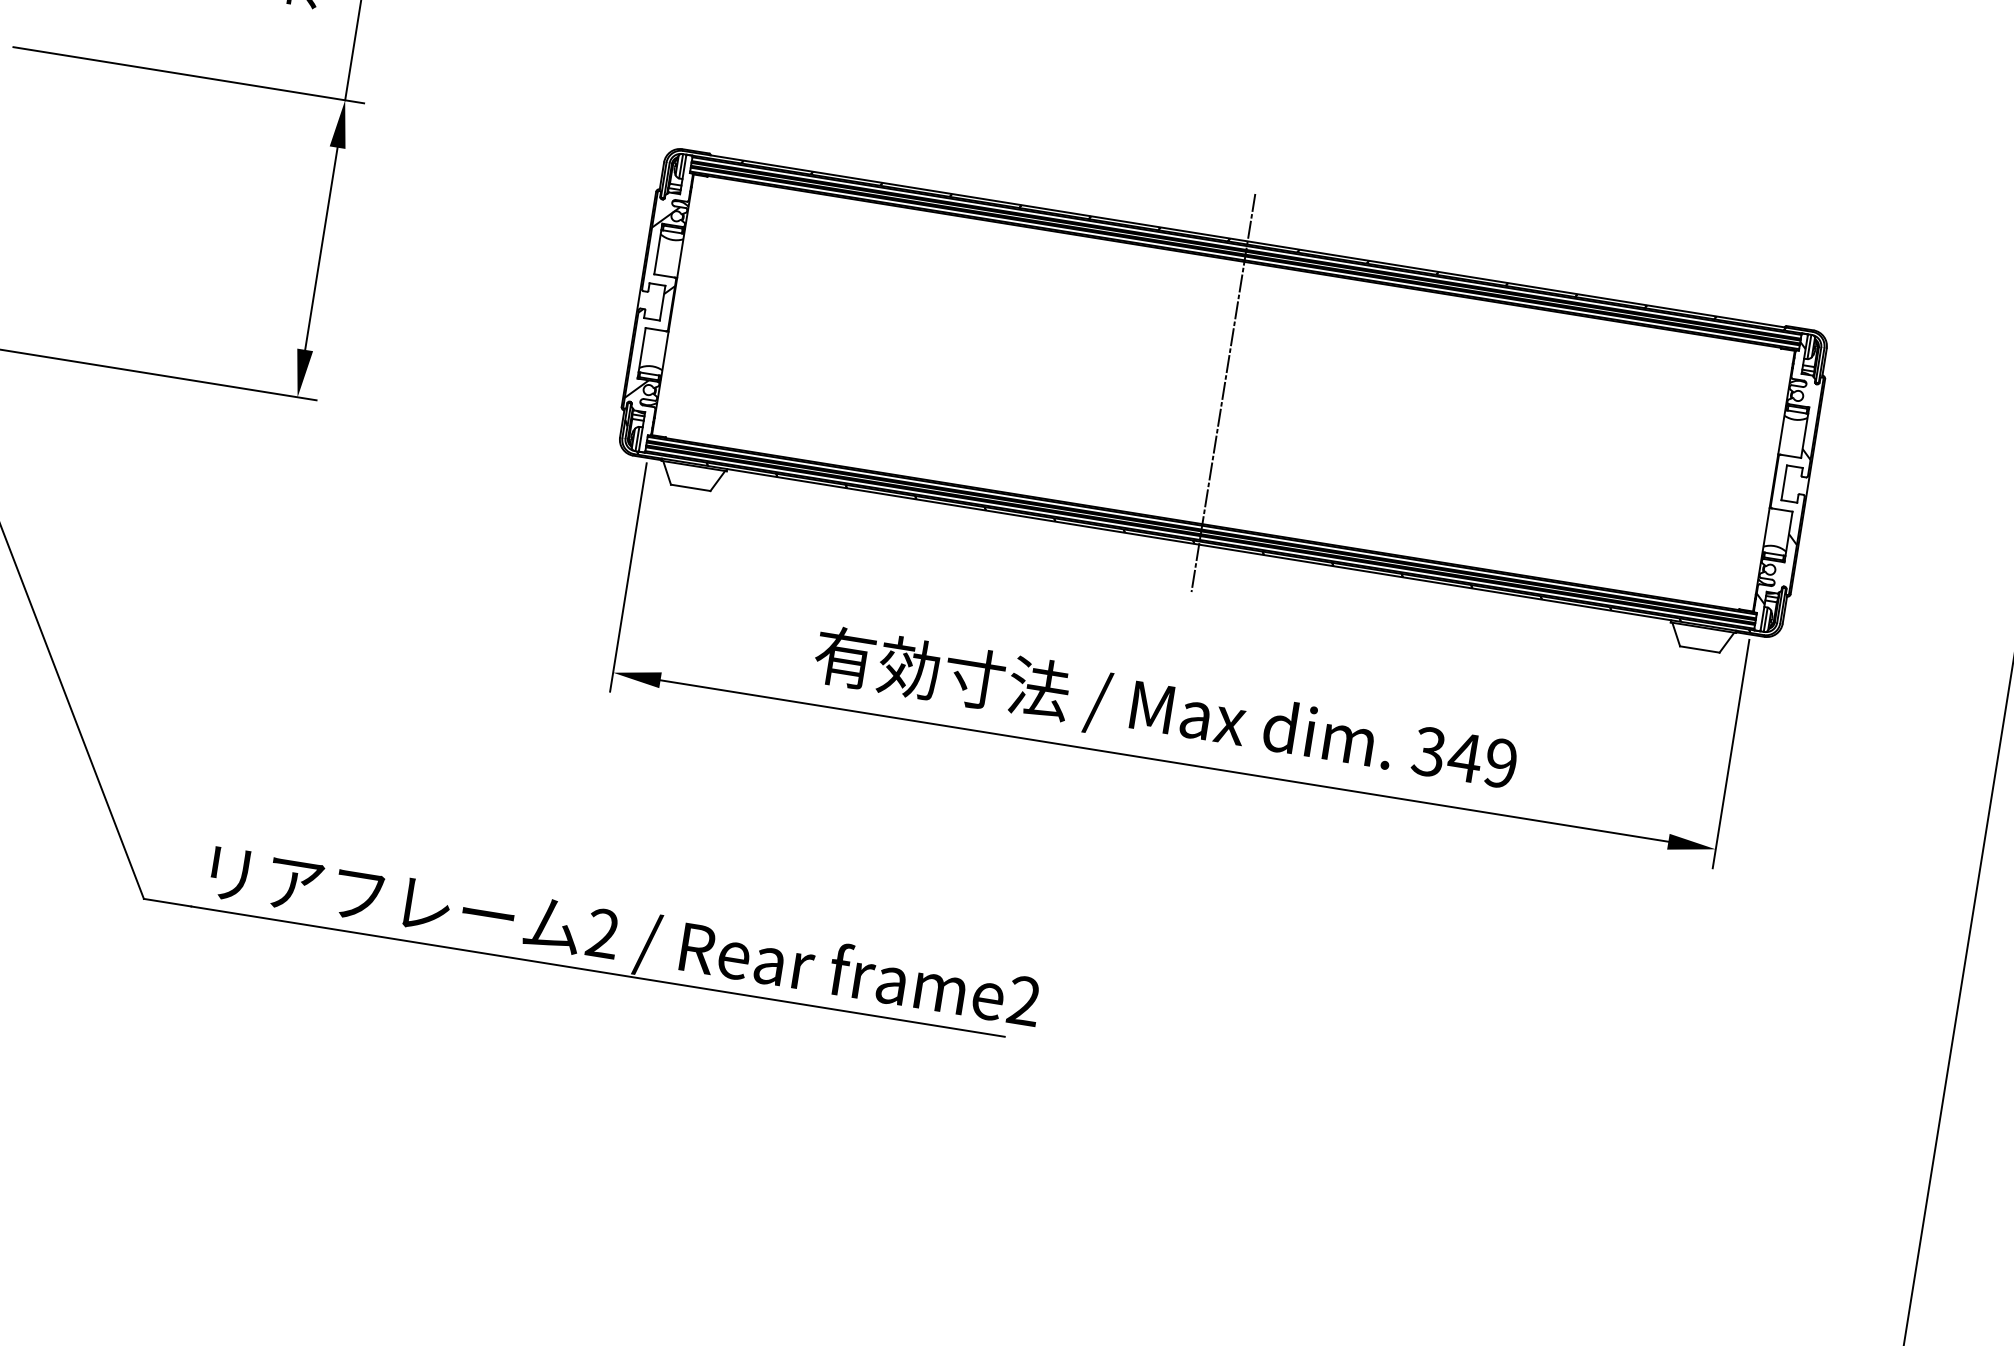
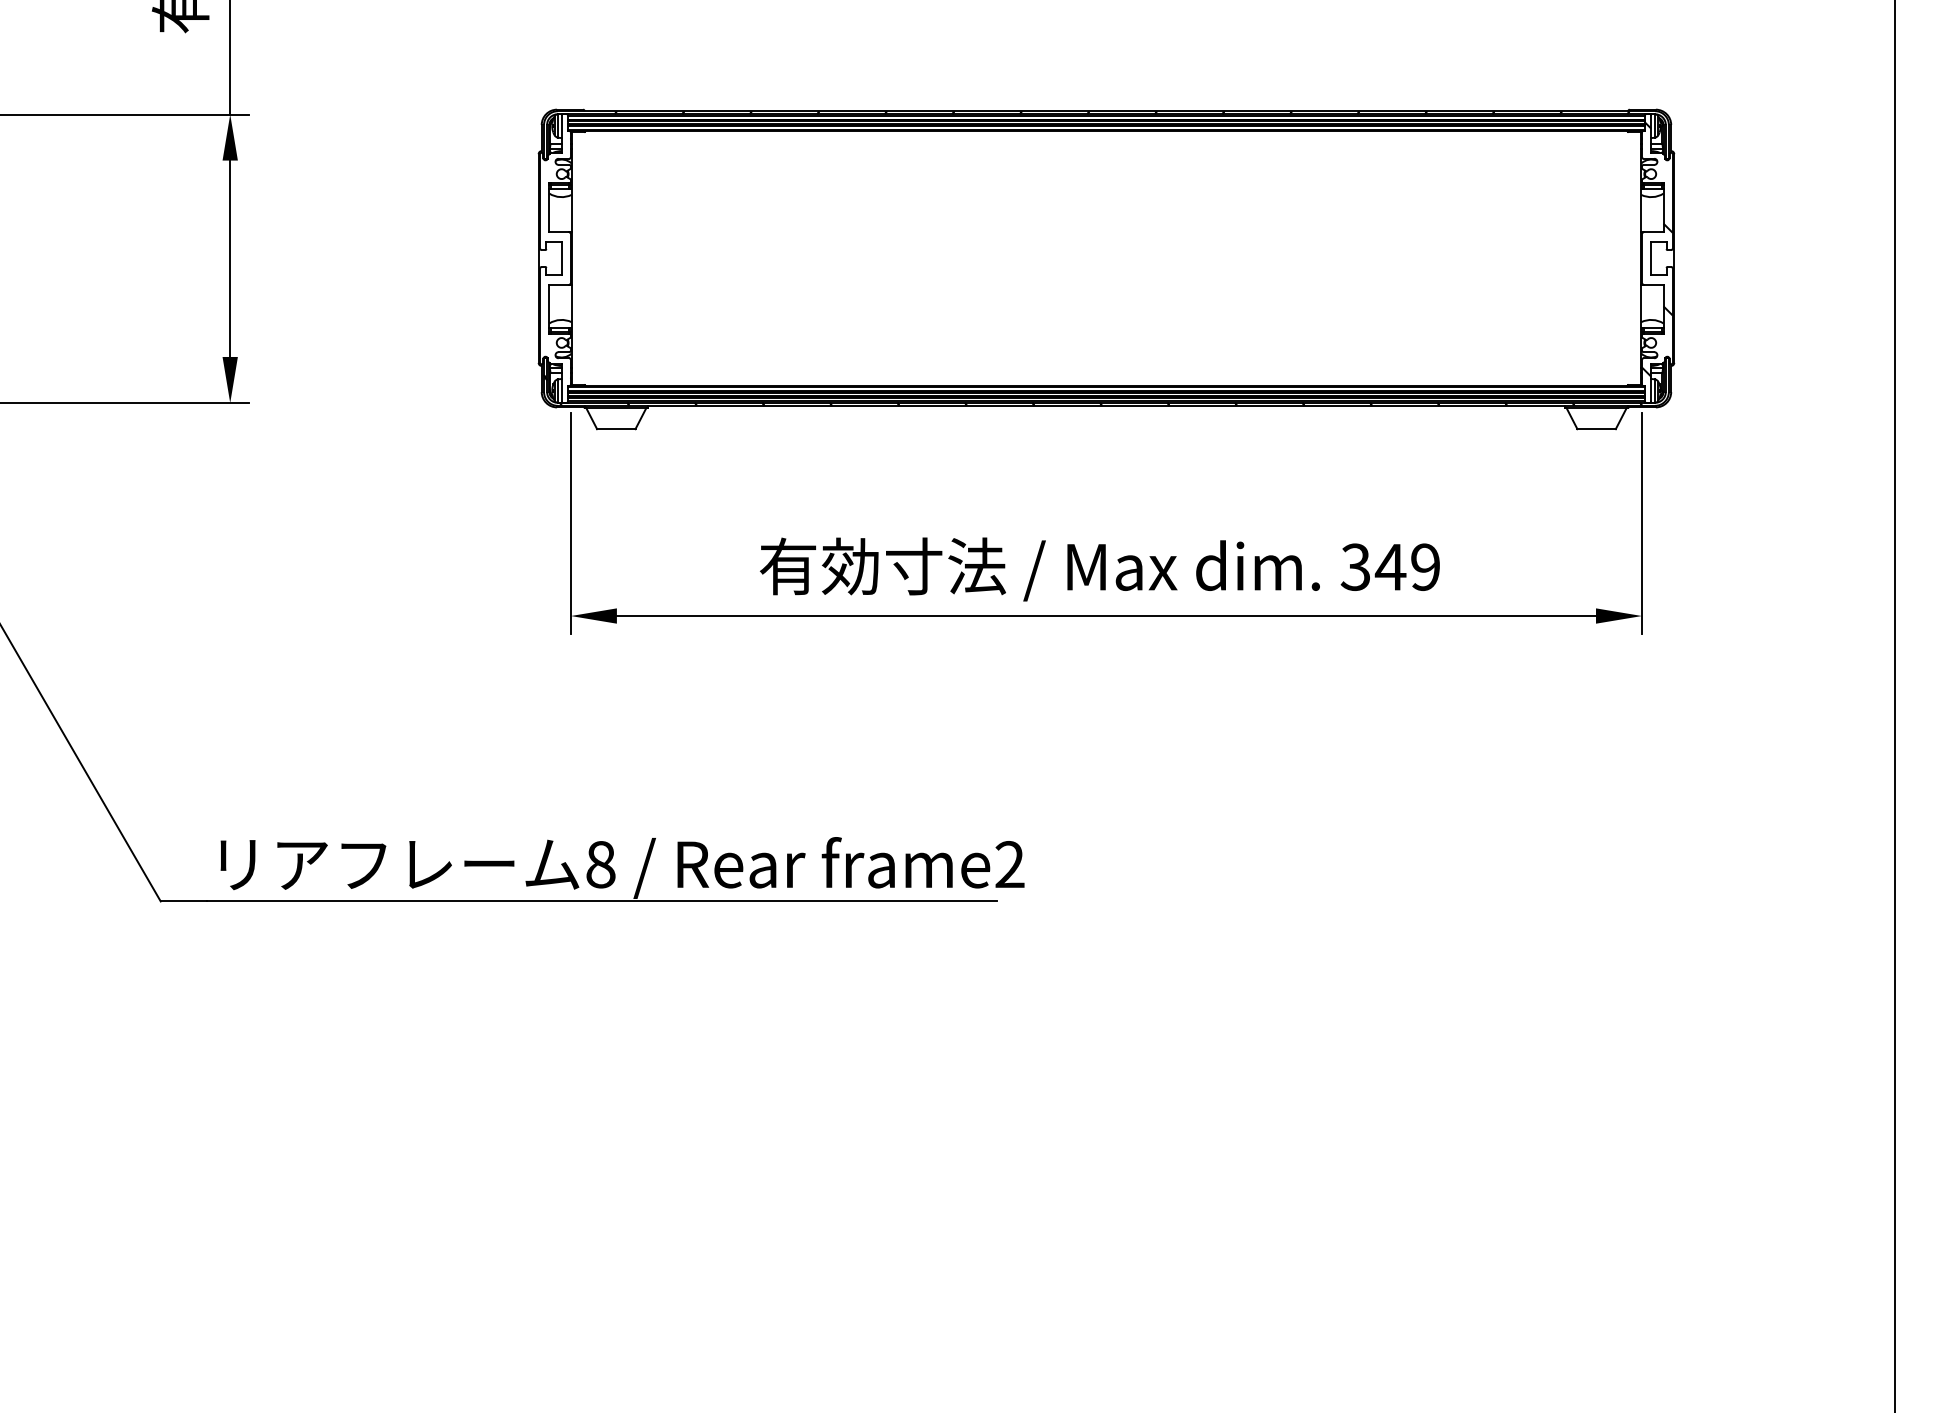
hatch: (656, 299) -> (555, 255), removed
line: (1223, 392) -> (1106, 258), removed
text: (602, 933) -> (600, 864), 2 -> 8

